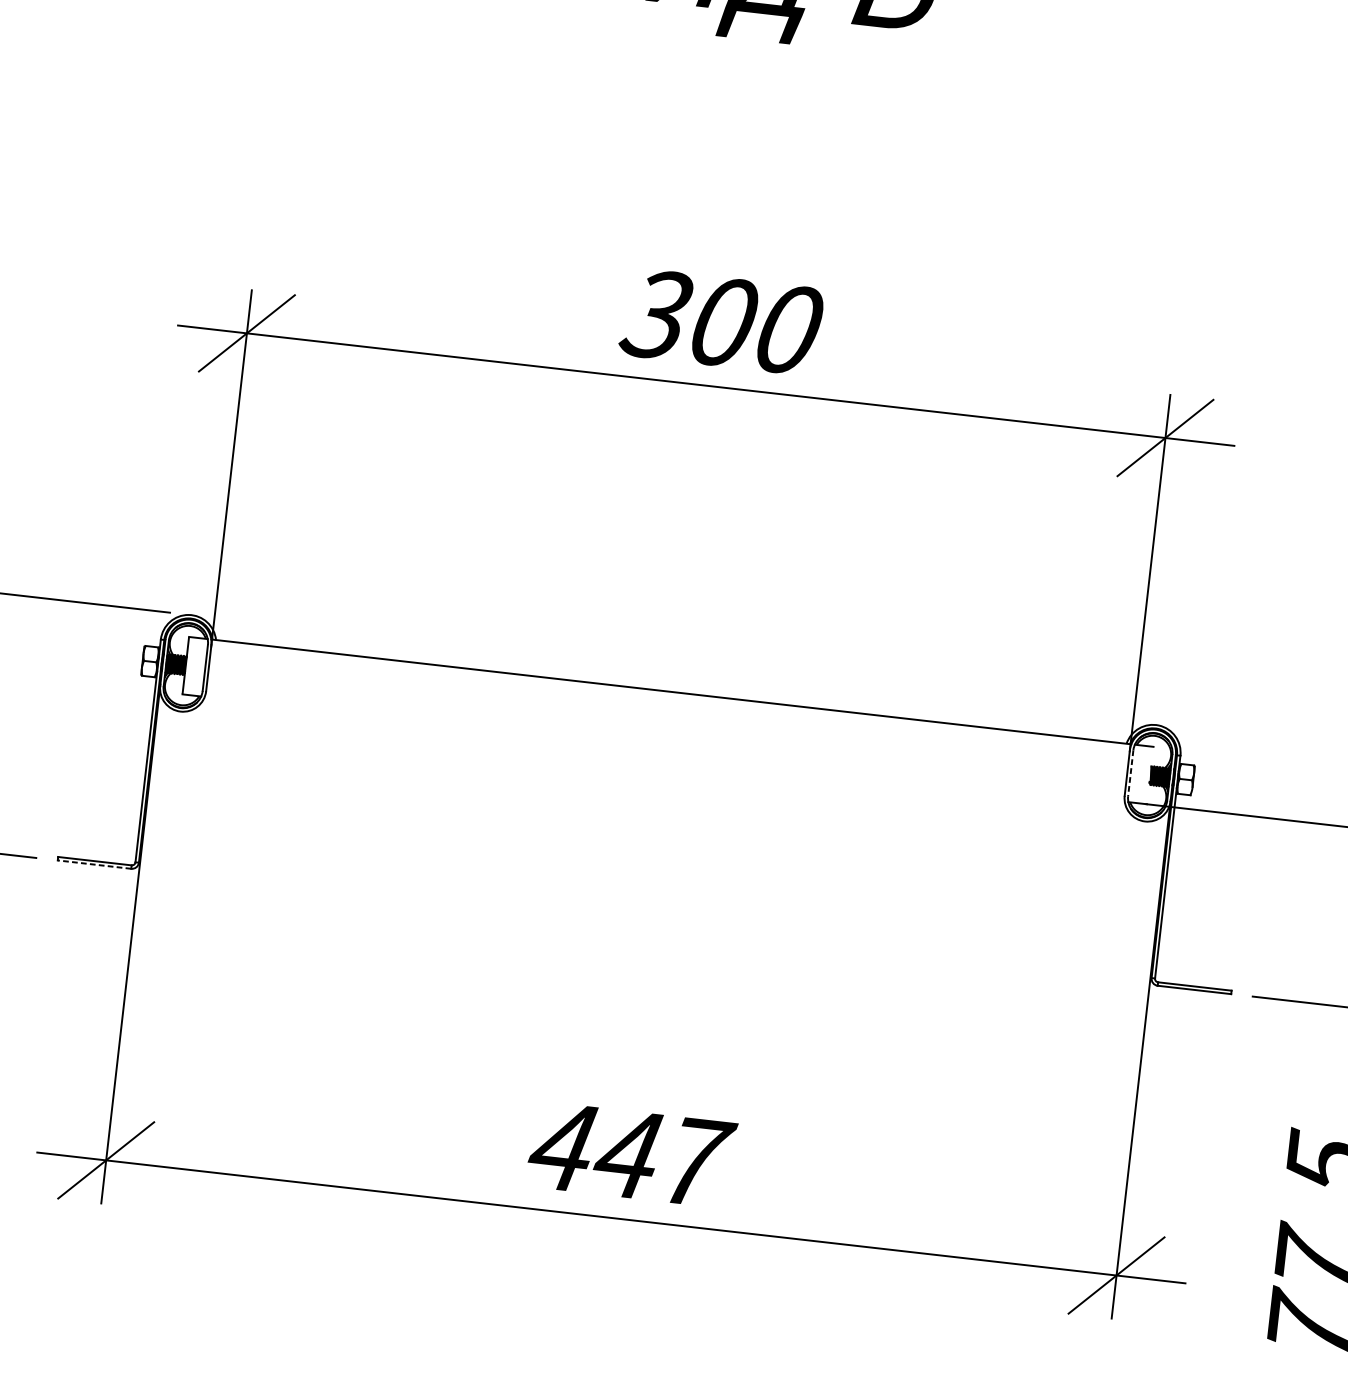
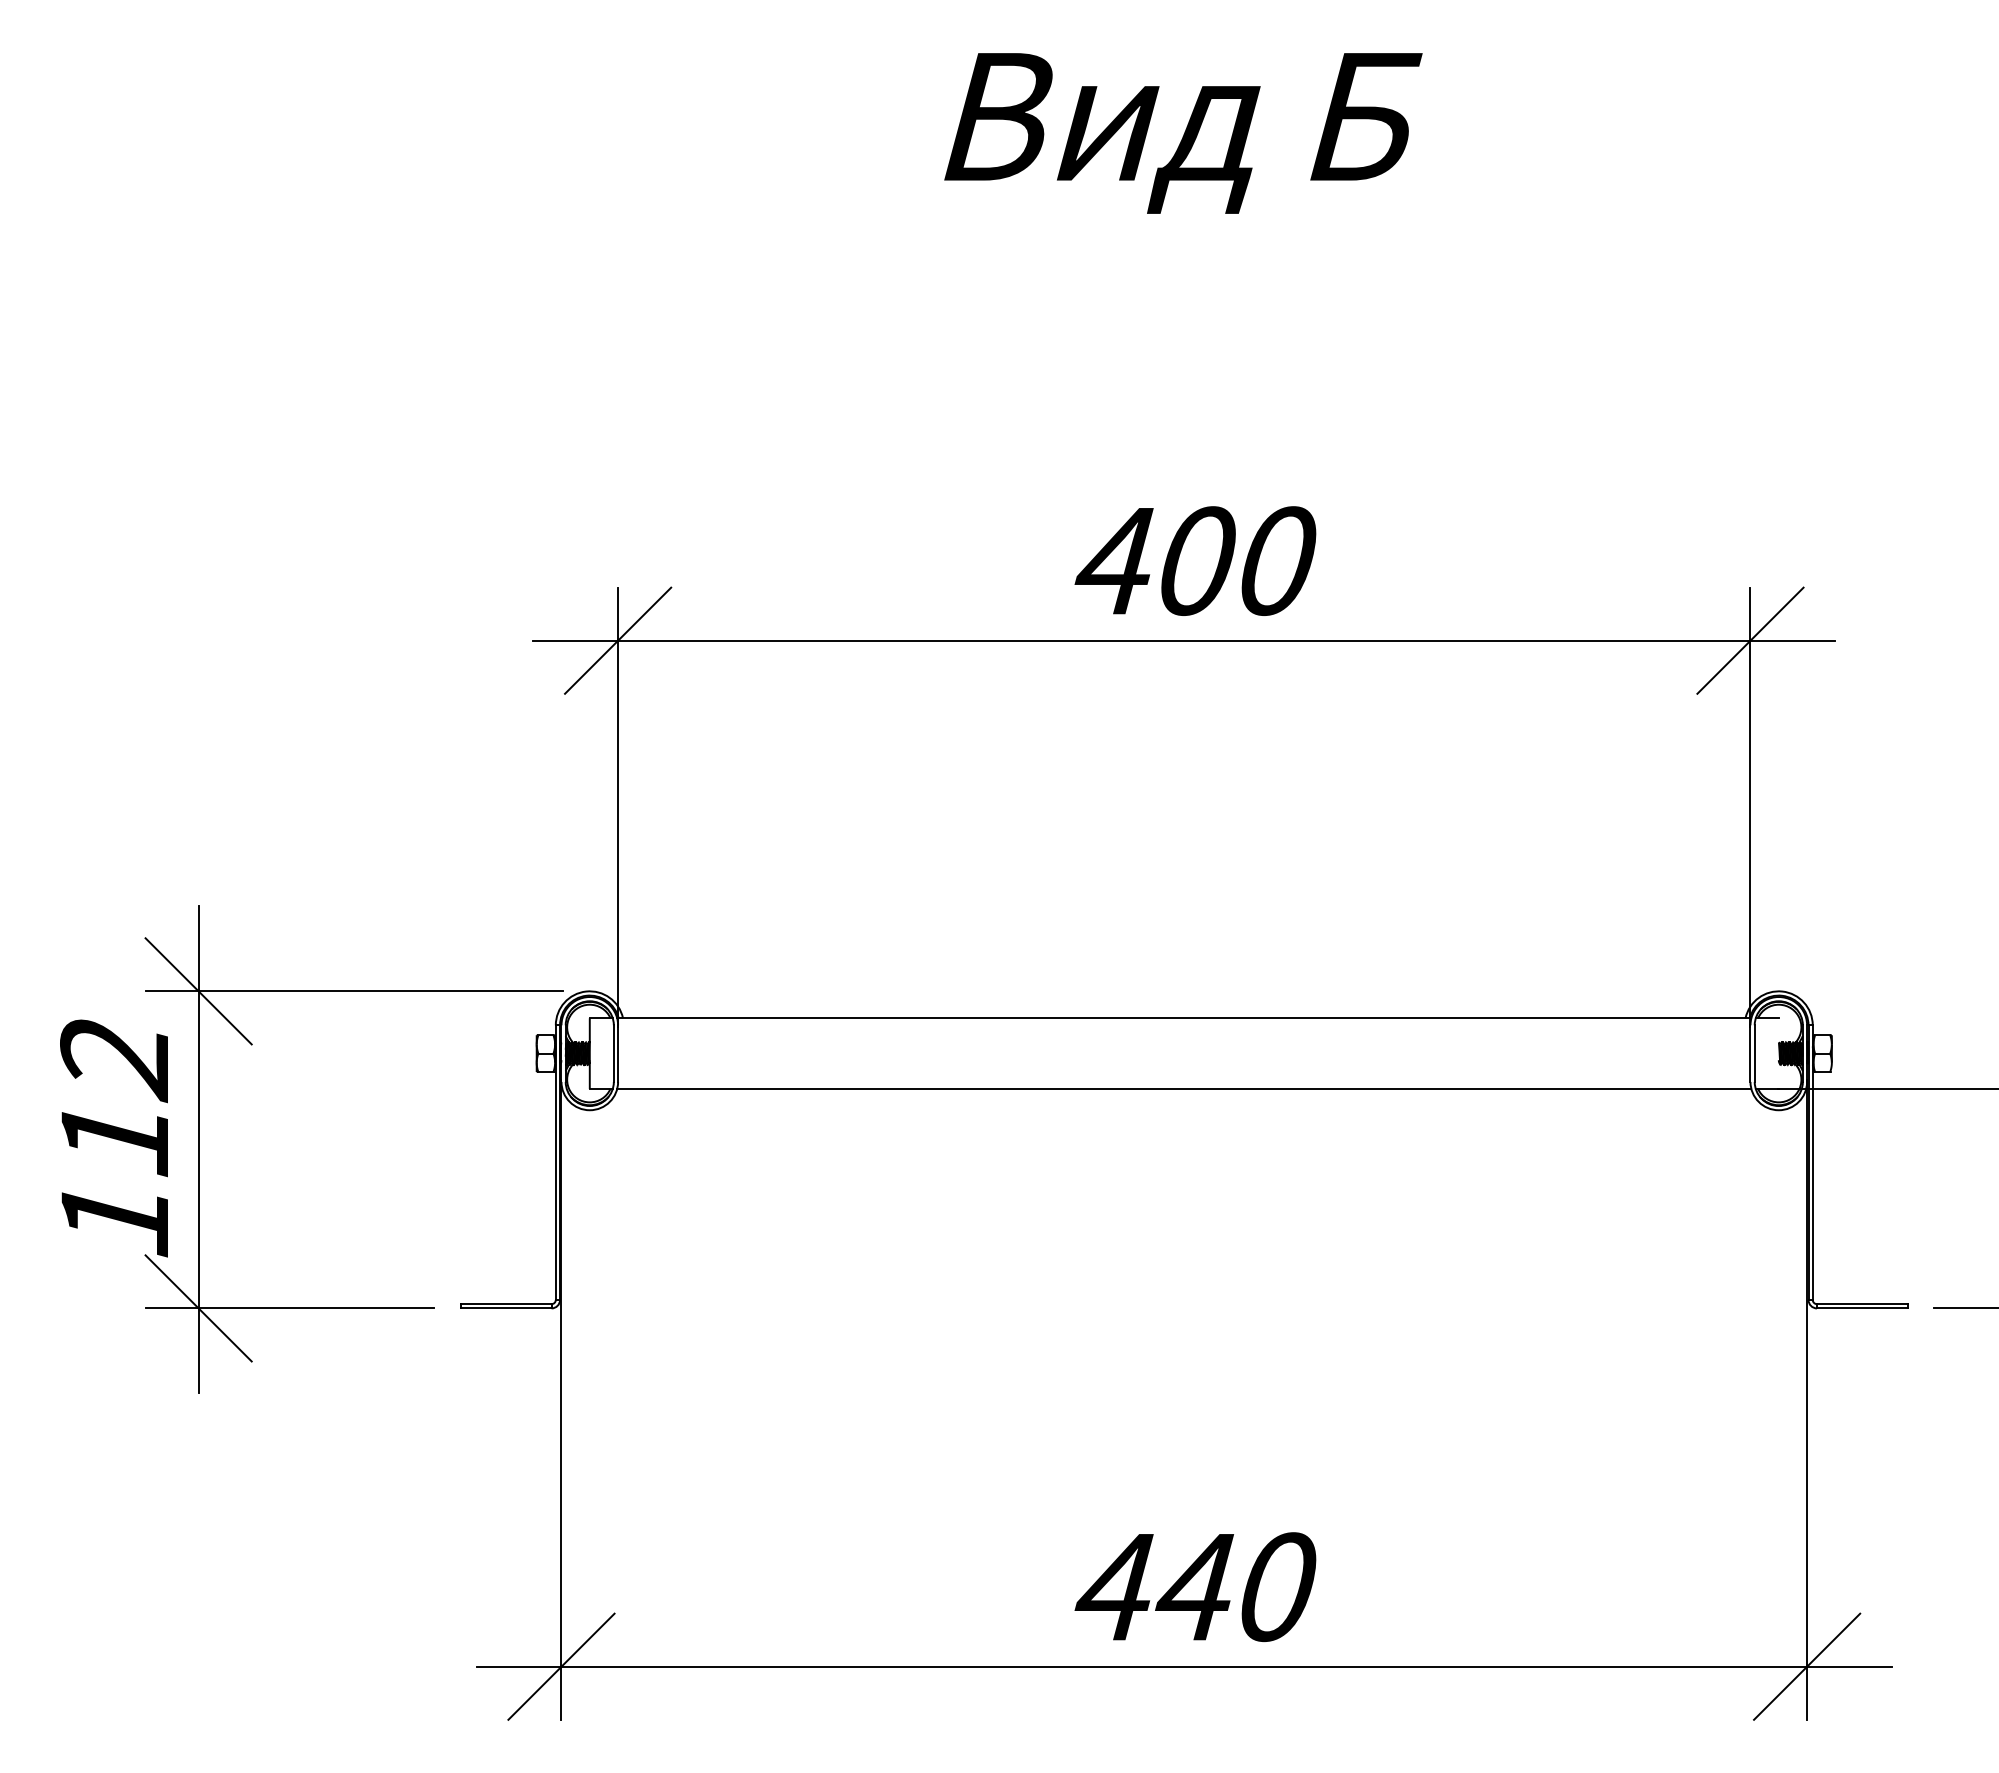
text: (656, 314) -> (1113, 560), 300 -> 400
line: (664, 749) -> (1184, 1089), added
line: (1130, 774) -> (1754, 1054), dashed -> solid
line: (93, 864) -> (505, 1308), dashed -> solid
text: (699, 1162) -> (1283, 1587), 447 -> 440

